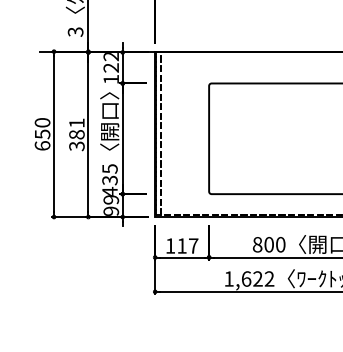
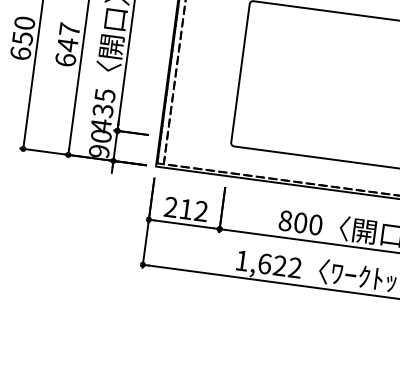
text: (76, 134) -> (67, 44), 381 -> 647
text: (111, 199) -> (101, 135), 99 -> 90
text: (181, 245) -> (185, 208), 117 -> 212

